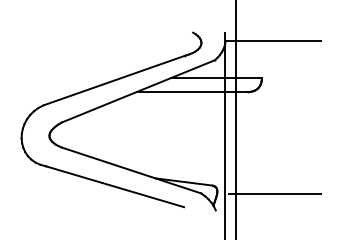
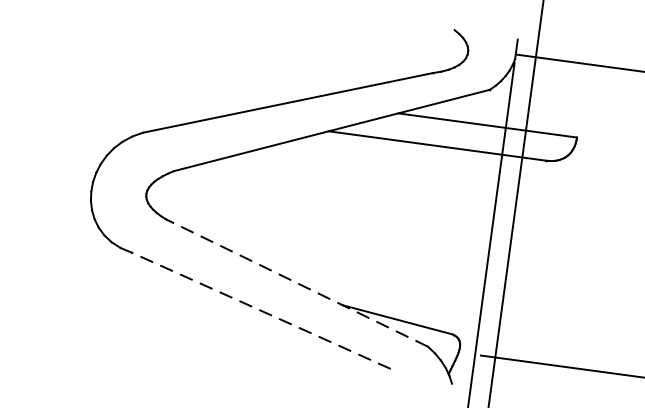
line: (131, 170) -> (297, 283), solid -> dashed
line: (114, 186) -> (260, 310), solid -> dashed

